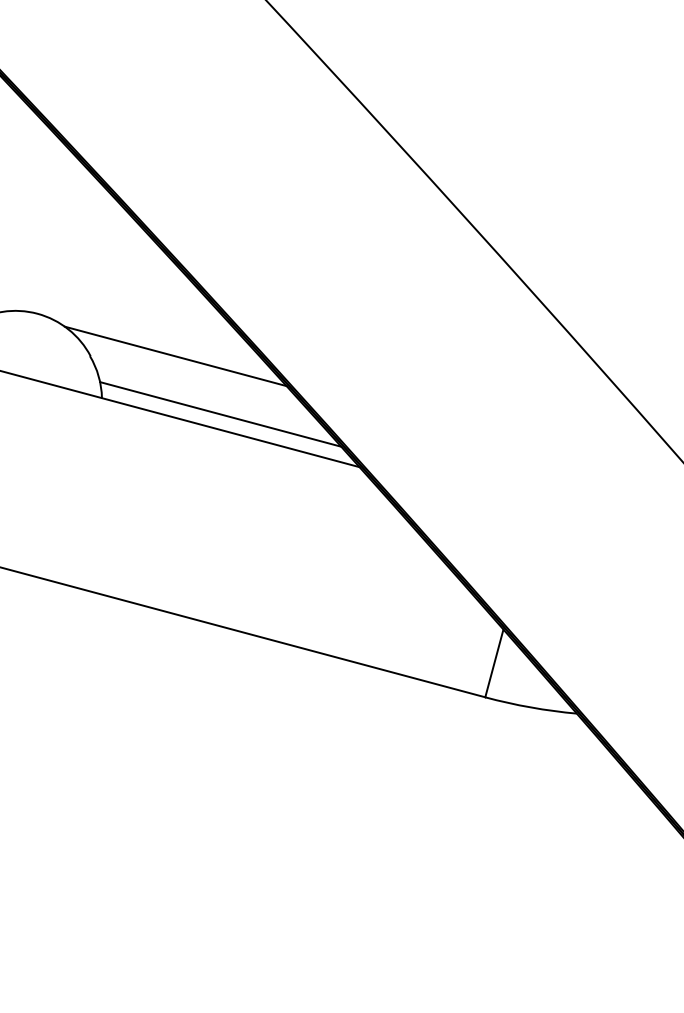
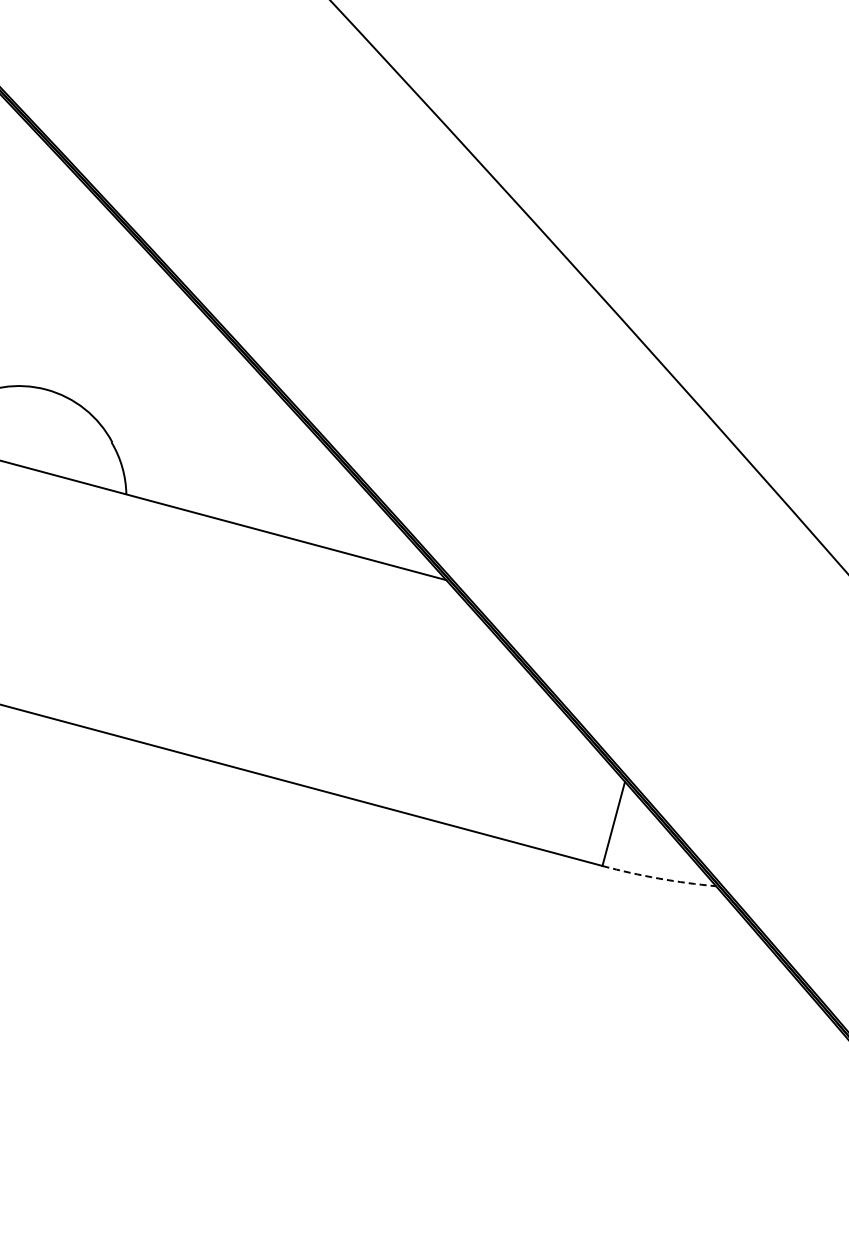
line: (175, 356) -> (217, 442), removed
line: (220, 414) -> (273, 514), removed
arc: (530, 707) -> (658, 878), solid -> dashed

